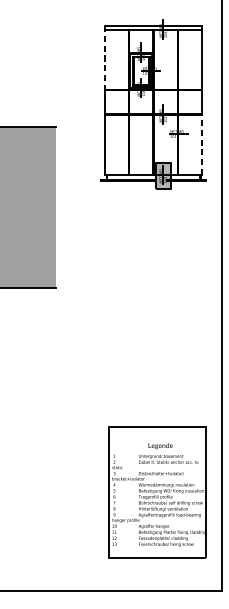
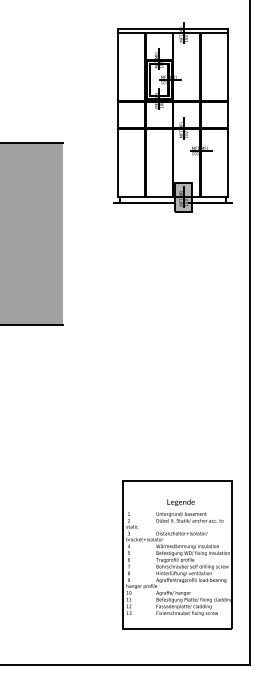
line: (105, 58) -> (118, 65), dashed -> solid
line: (201, 145) -> (227, 163), dashed -> solid

